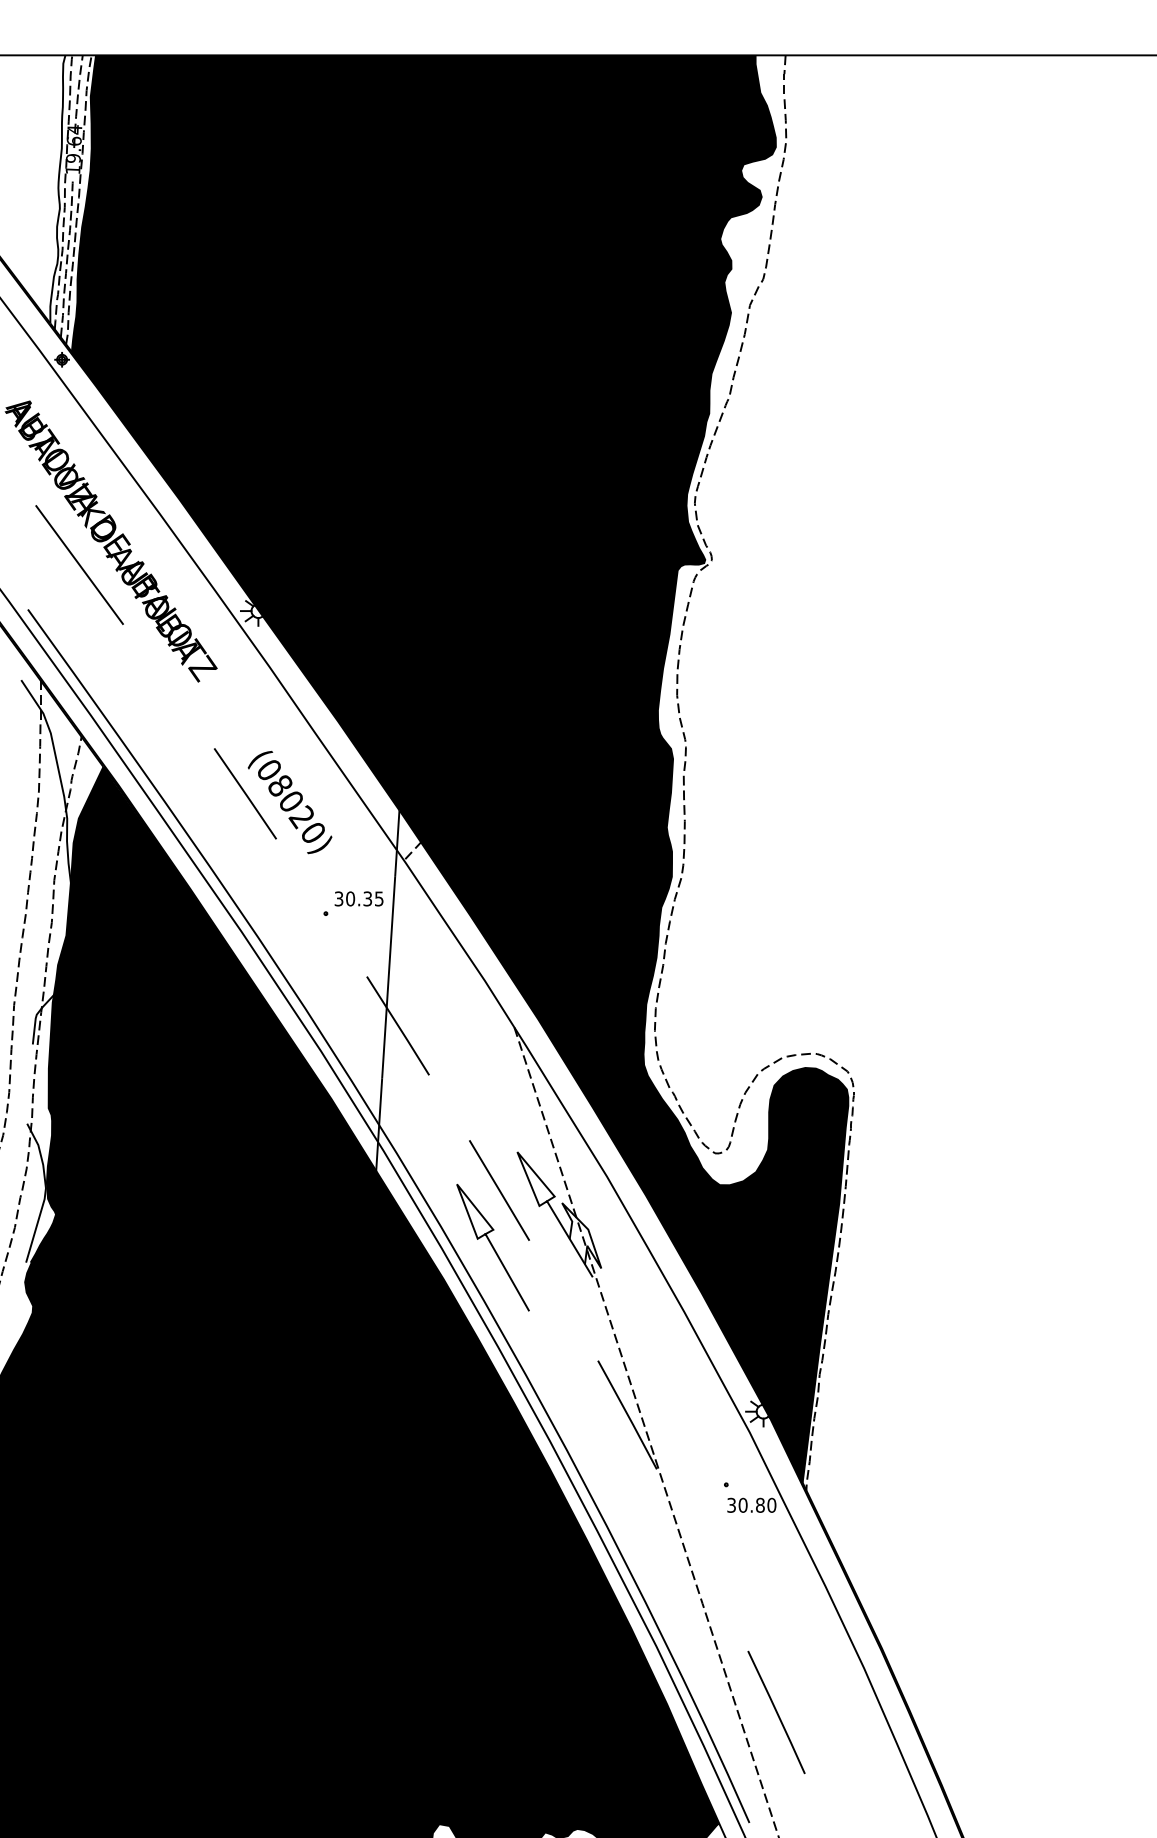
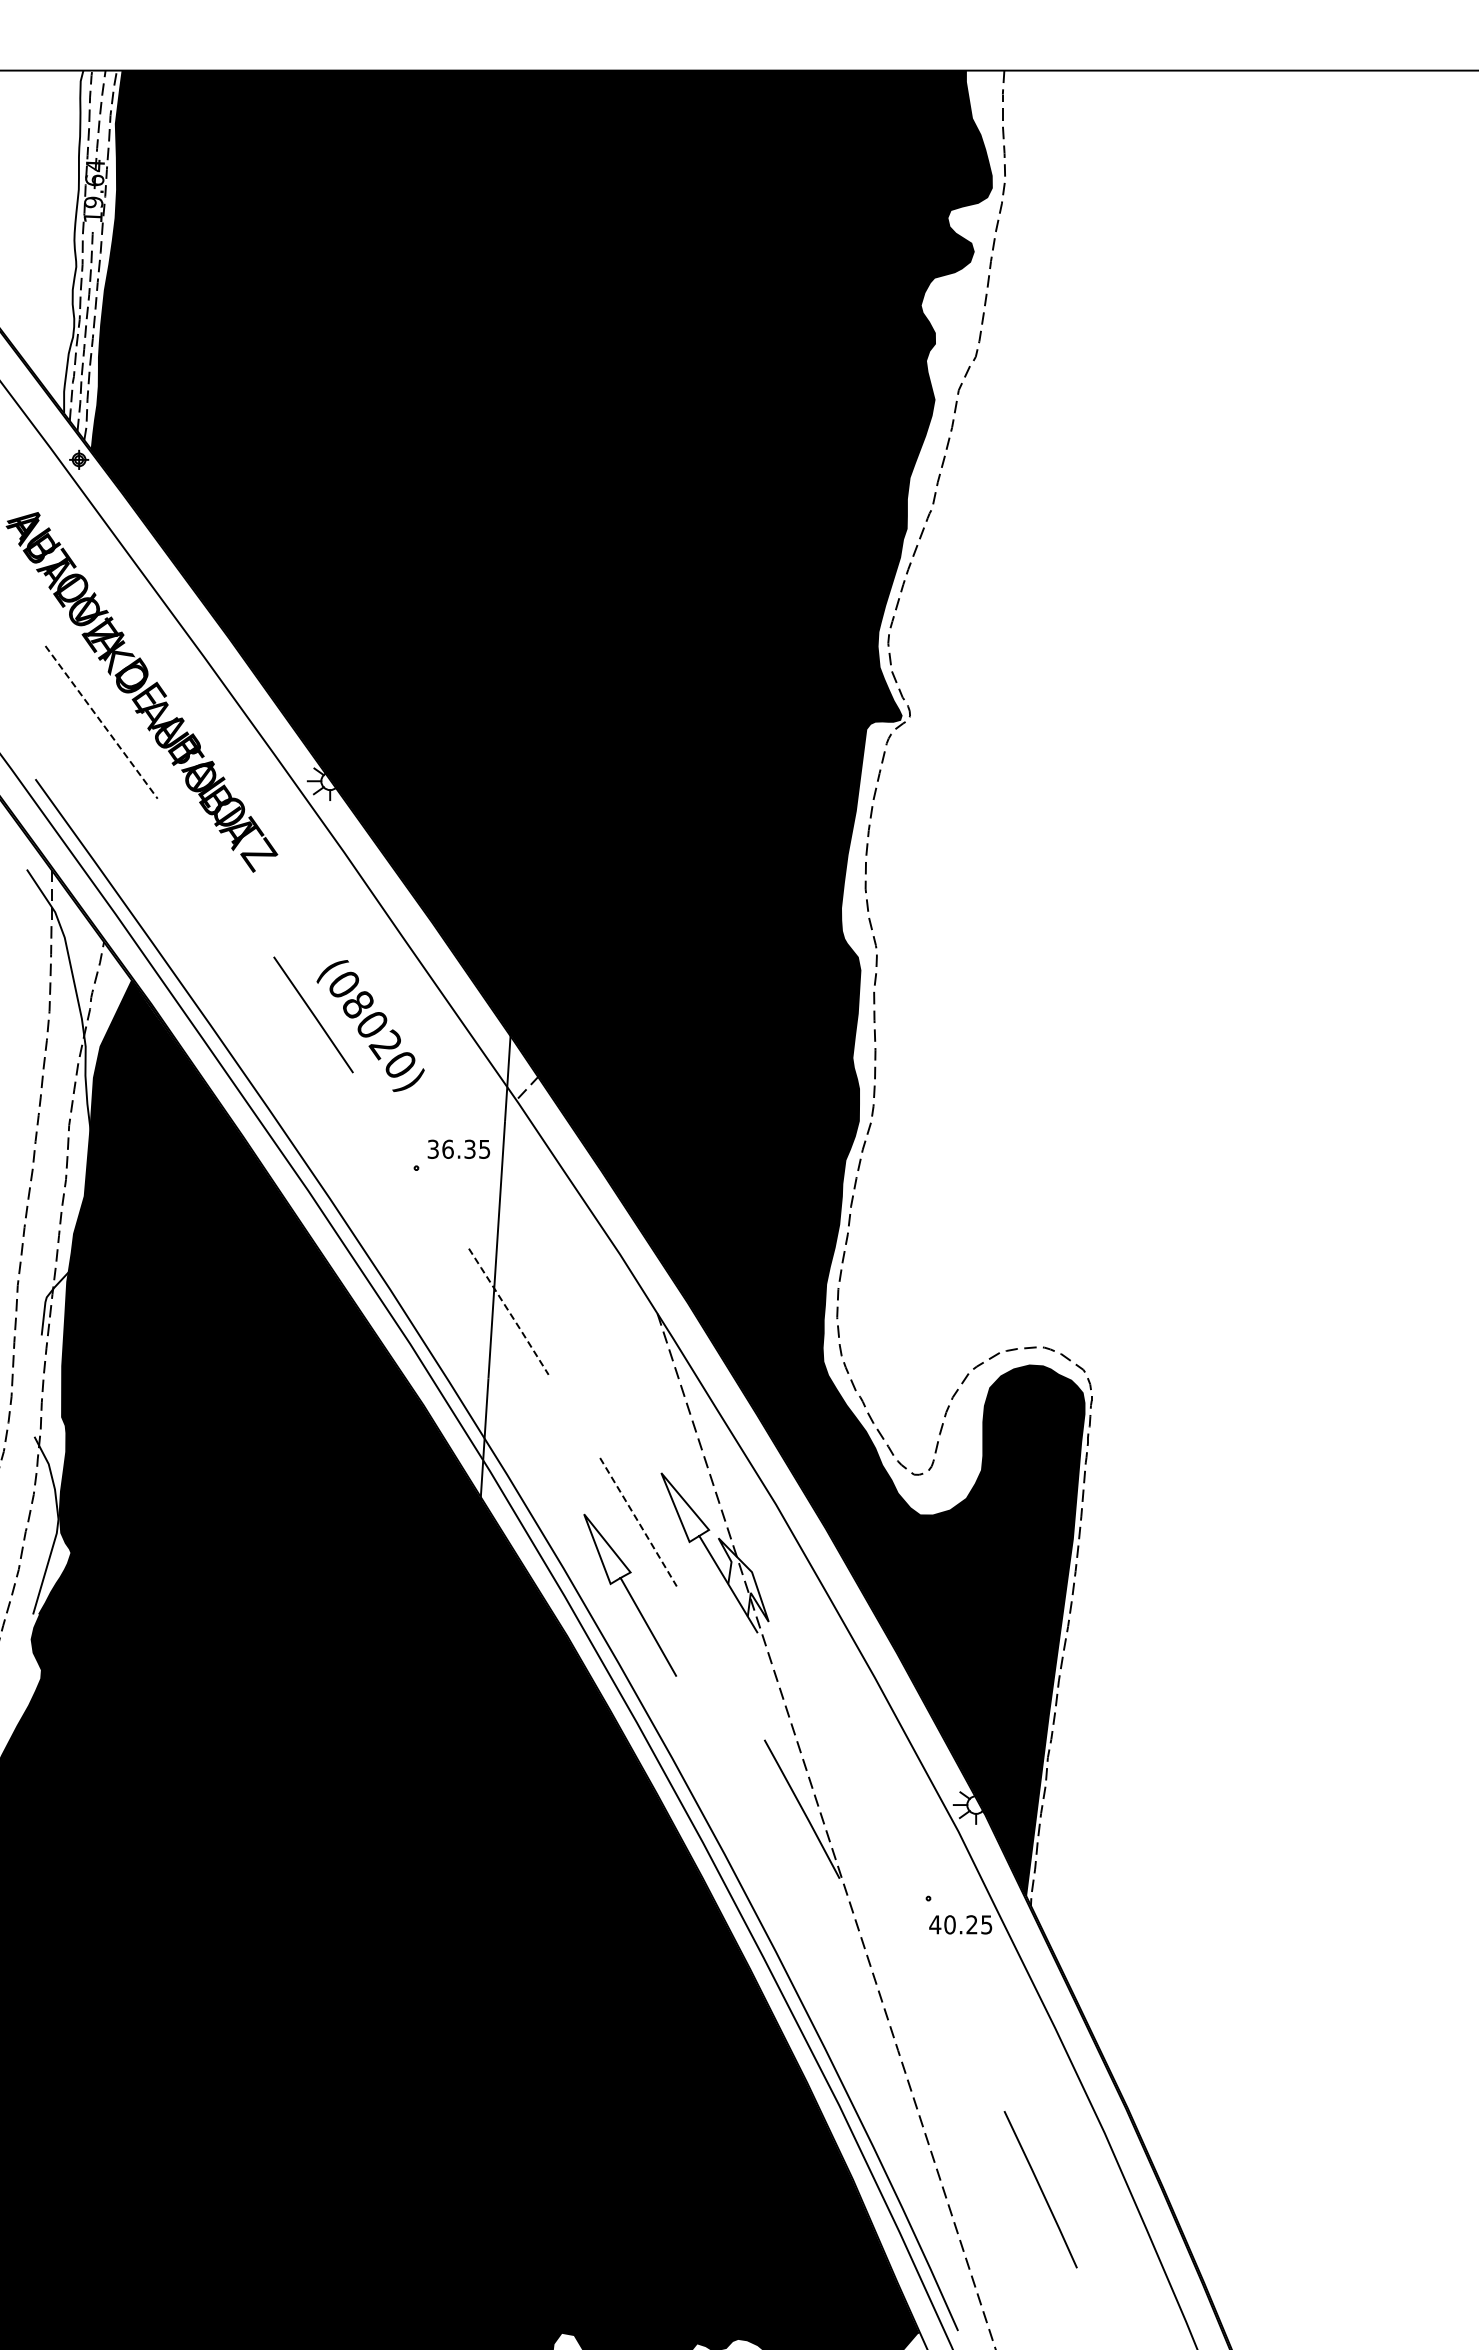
line: (79, 565) -> (101, 722), solid -> dashed
text: (350, 898) -> (447, 1148), 30.35 -> 36.35
line: (398, 1025) -> (509, 1311), solid -> dashed
line: (499, 1190) -> (638, 1522), solid -> dashed
text: (751, 1505) -> (960, 1924), 30.80 -> 40.25
line: (776, 1712) -> (1040, 2189), moved

